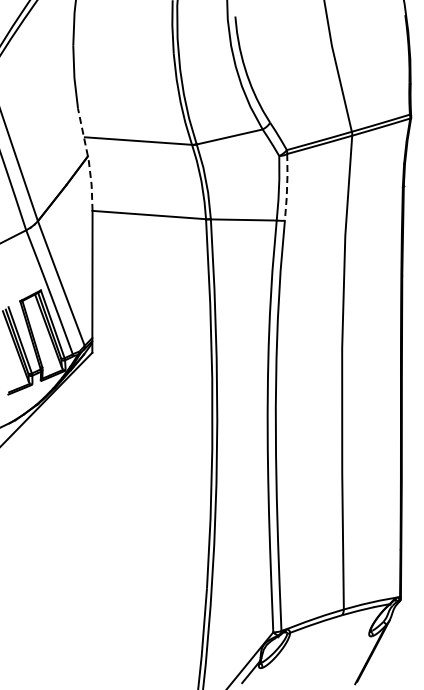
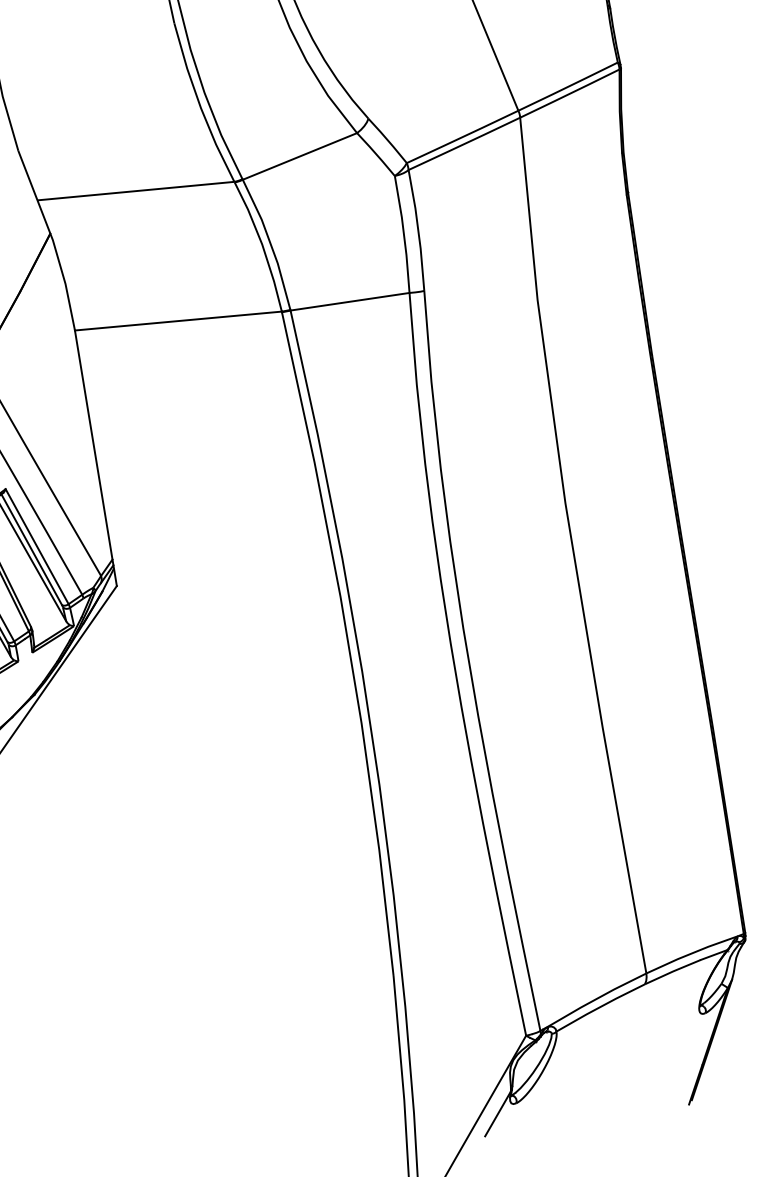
line: (88, 160) -> (52, 240), dashed -> solid
line: (287, 187) -> (419, 230), dashed -> solid

